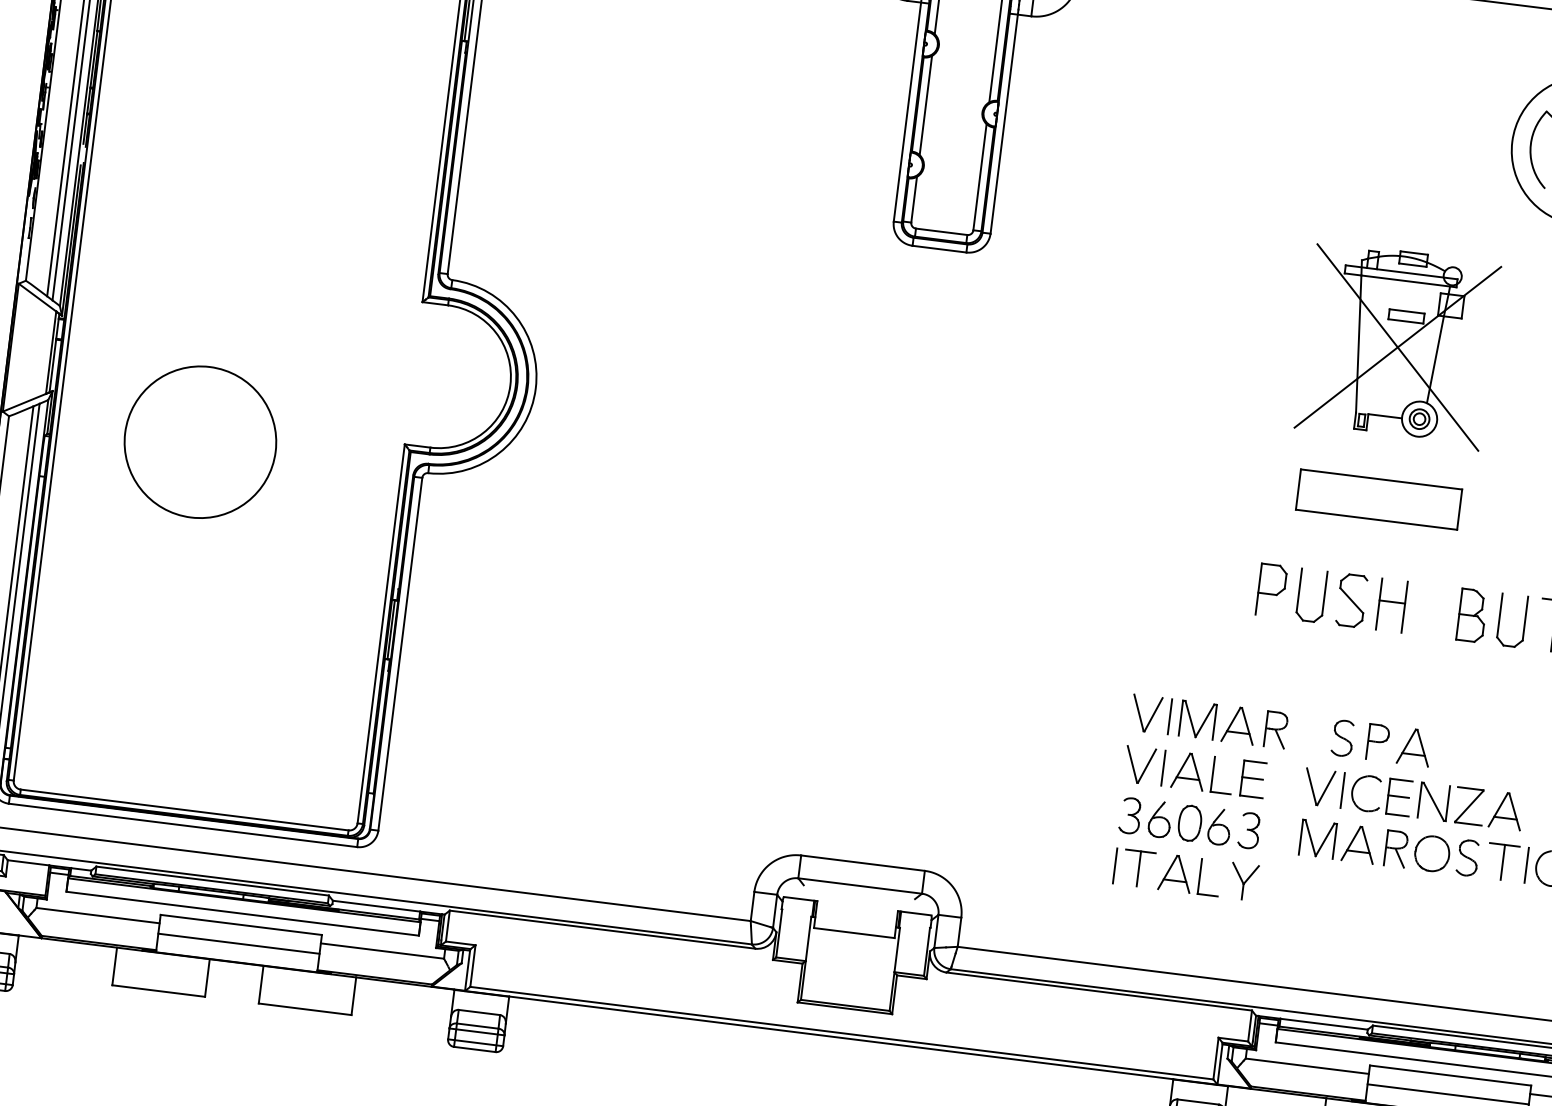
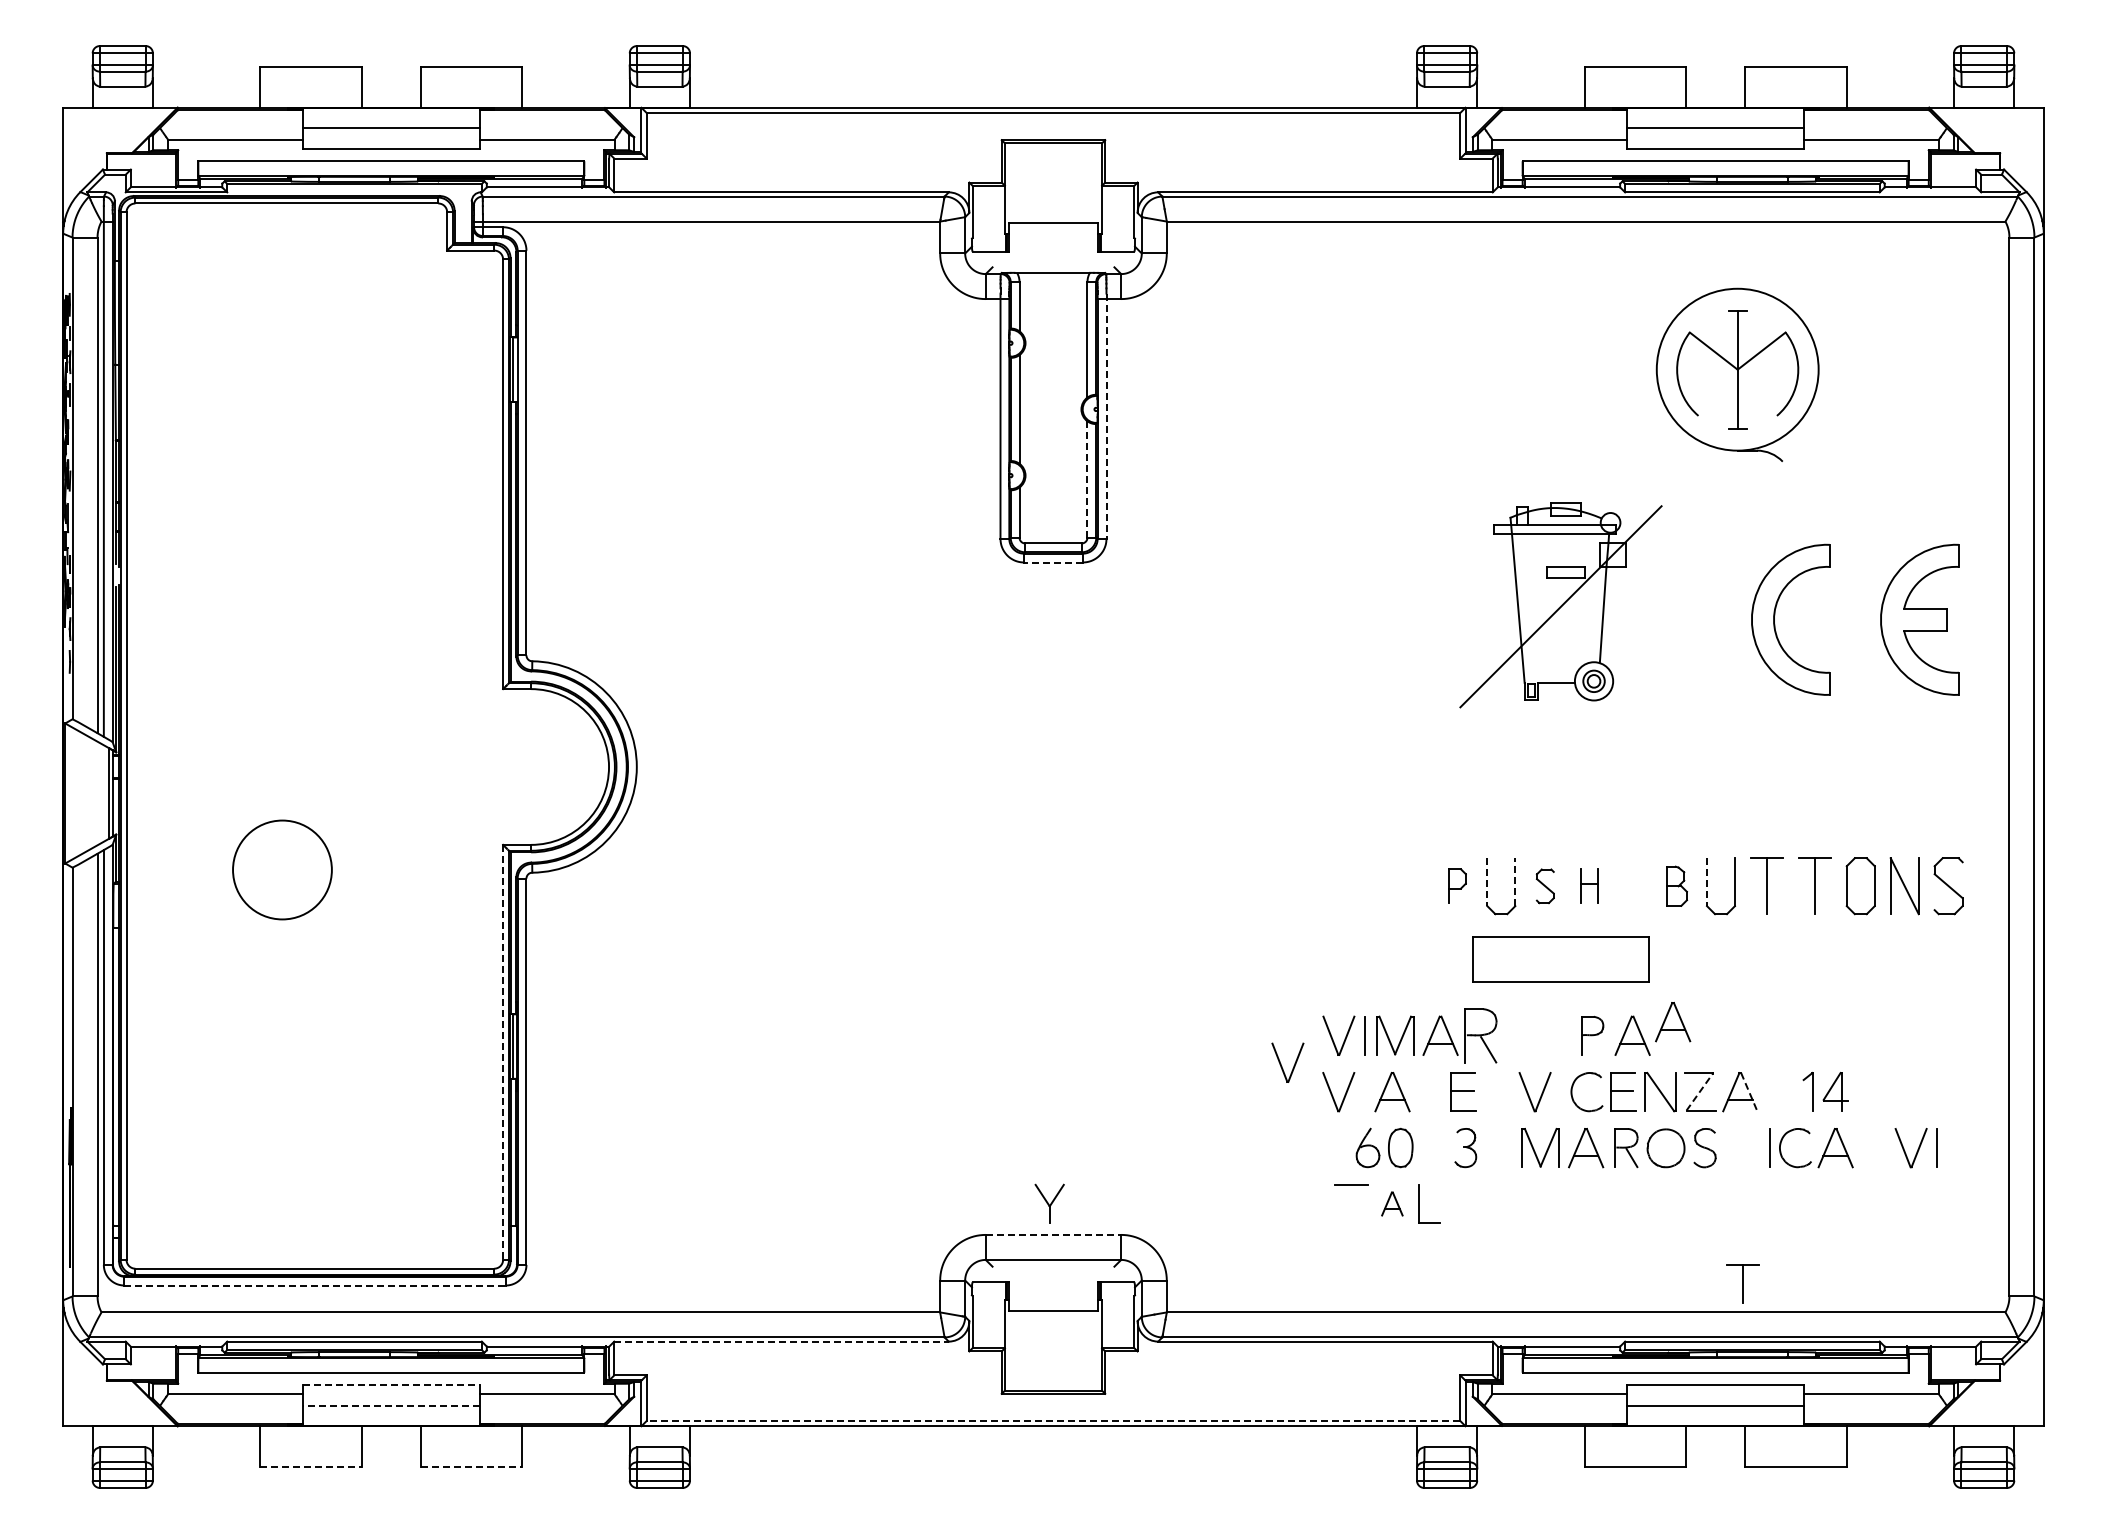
line: (1004, 121) -> (1106, 416), solid -> dashed
line: (980, 177) -> (1087, 479), solid -> dashed
line: (938, 249) -> (1052, 562), solid -> dashed
line: (1397, 347) -> (1560, 606), removed
circle: (200, 441) -> (282, 869), size x0.6
part: (1378, 499) -> (1560, 959), moved
part: (1271, 590) -> (1457, 885), size x0.6
line: (1299, 590) -> (1487, 882), solid -> dashed
line: (1324, 593) -> (1515, 882), solid -> dashed
part: (1351, 600) -> (1545, 886), size x0.6
part: (1391, 604) -> (1588, 885), size x0.6
line: (1500, 615) -> (1707, 882), solid -> dashed
part: (1472, 616) -> (1677, 886), size x0.7
line: (381, 634) -> (503, 1052), solid -> dashed
part: (1275, 729) -> (1480, 1035), size x1.4
part: (1090, 732) -> (1281, 1063), added
part: (1342, 737) -> (1553, 1035), removed
part: (1453, 739) -> (1673, 1022), added
line: (1163, 768) -> (1364, 1092), removed
part: (1213, 773) -> (1419, 1091), removed
line: (1343, 790) -> (1561, 1092), removed
line: (1469, 806) -> (1699, 1092), solid -> dashed
line: (1514, 812) -> (1749, 1092), solid -> dashed
part: (1130, 815) -> (1335, 1147), removed
line: (183, 825) -> (315, 1285), solid -> dashed
part: (1219, 826) -> (1433, 1147), removed
part: (1502, 861) -> (1742, 1283), moved
line: (863, 862) -> (1053, 1234), solid -> dashed
line: (1114, 865) -> (1325, 1203), removed
line: (1138, 868) -> (1351, 1203), removed
part: (1176, 873) -> (1392, 1203), size x0.6
part: (1243, 881) -> (1049, 1203), moved
line: (241, 925) -> (391, 1385), solid -> dashed
line: (603, 929) -> (782, 1341), solid -> dashed
line: (238, 943) -> (390, 1405), solid -> dashed
line: (159, 991) -> (311, 1467), solid -> dashed
line: (305, 1009) -> (471, 1467), solid -> dashed
line: (841, 1033) -> (1053, 1421), solid -> dashed

